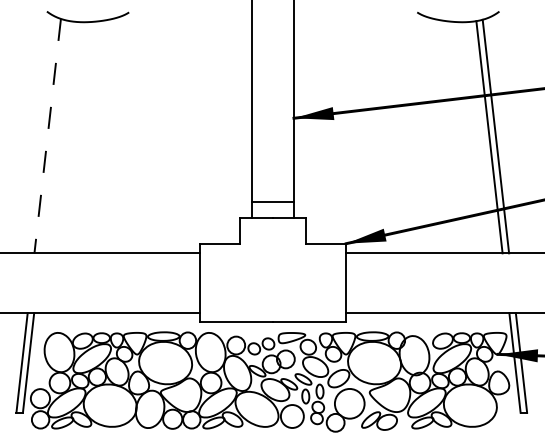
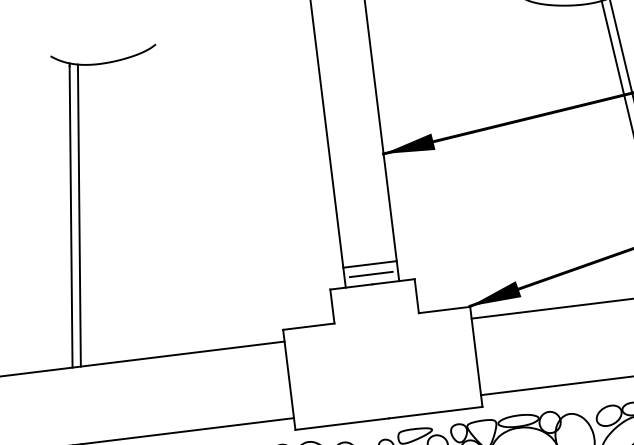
line: (47, 136) -> (70, 216), dashed -> solid
line: (53, 136) -> (78, 215), added
line: (272, 209) -> (370, 274), added

